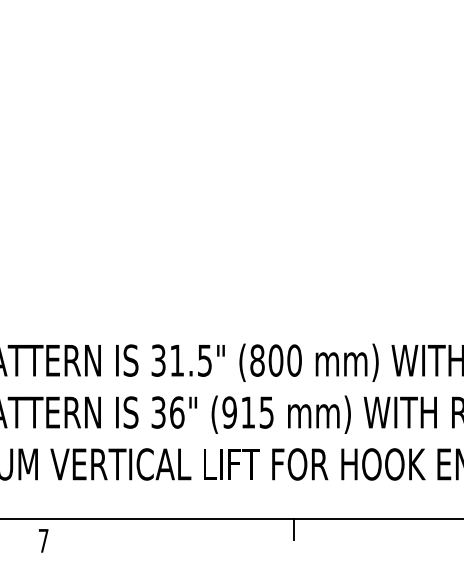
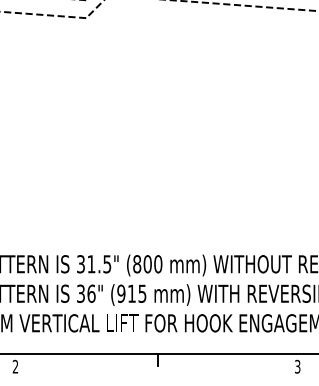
text: (43, 540) -> (15, 366), 7 -> 2

